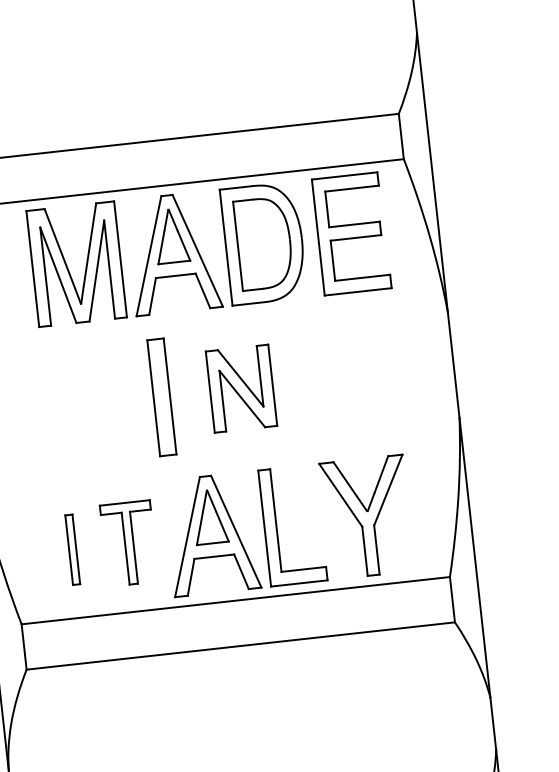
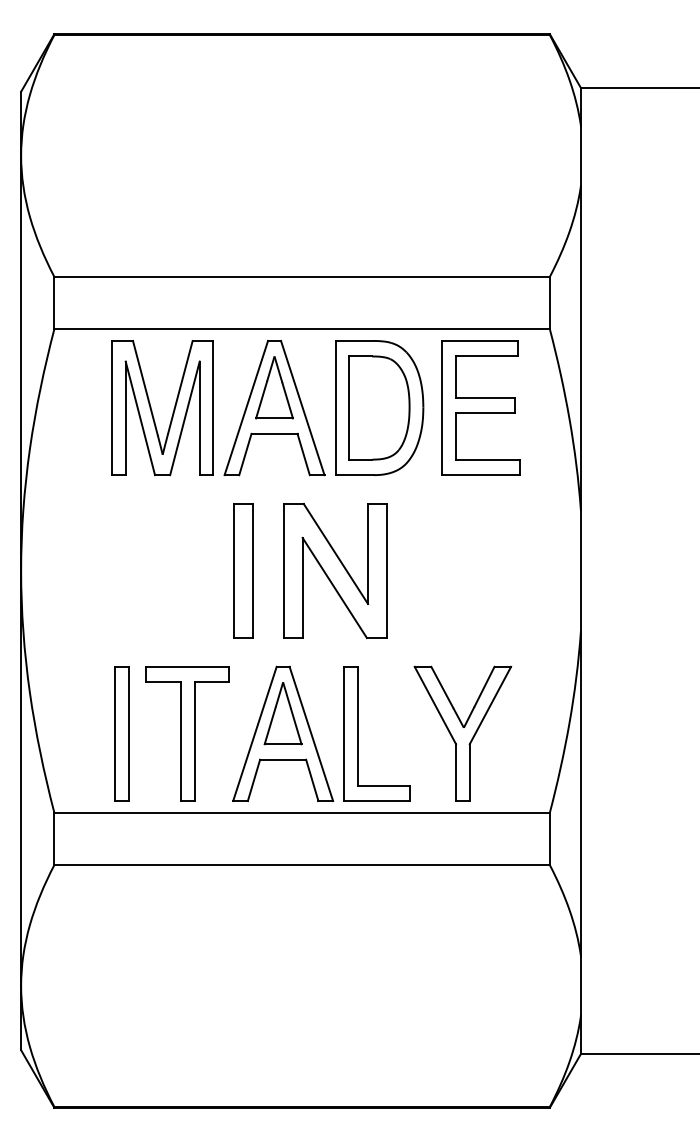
part: (241, 389) -> (335, 571), size x1.43
part: (129, 543) -> (187, 733), size x1.43
part: (72, 549) -> (121, 733), size x1.67

